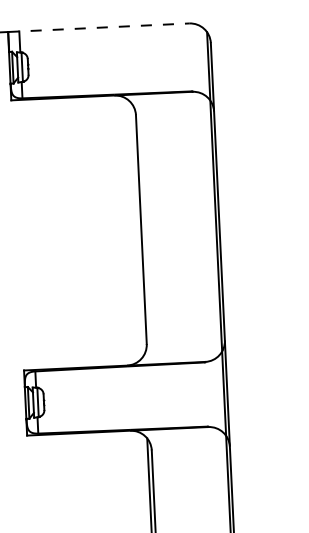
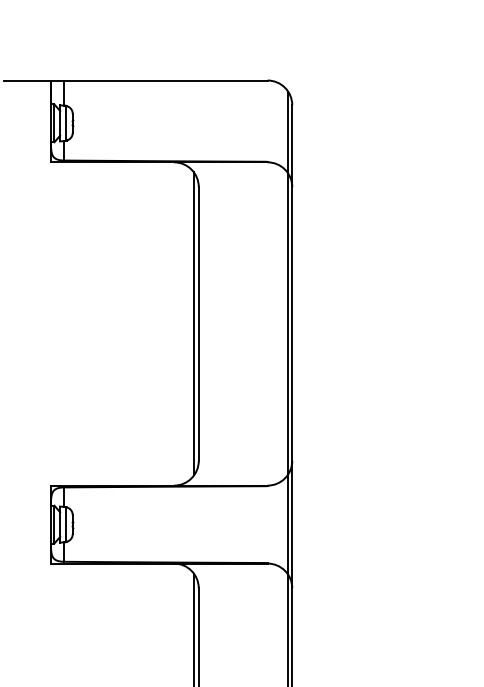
line: (98, 27) -> (159, 80), dashed -> solid
line: (137, 229) -> (194, 323), added

